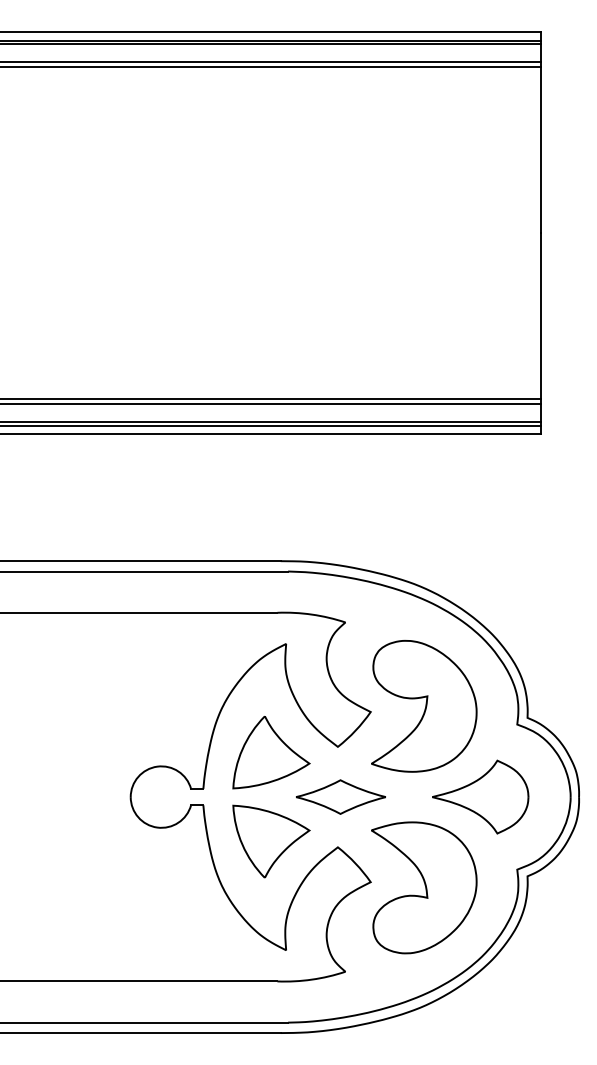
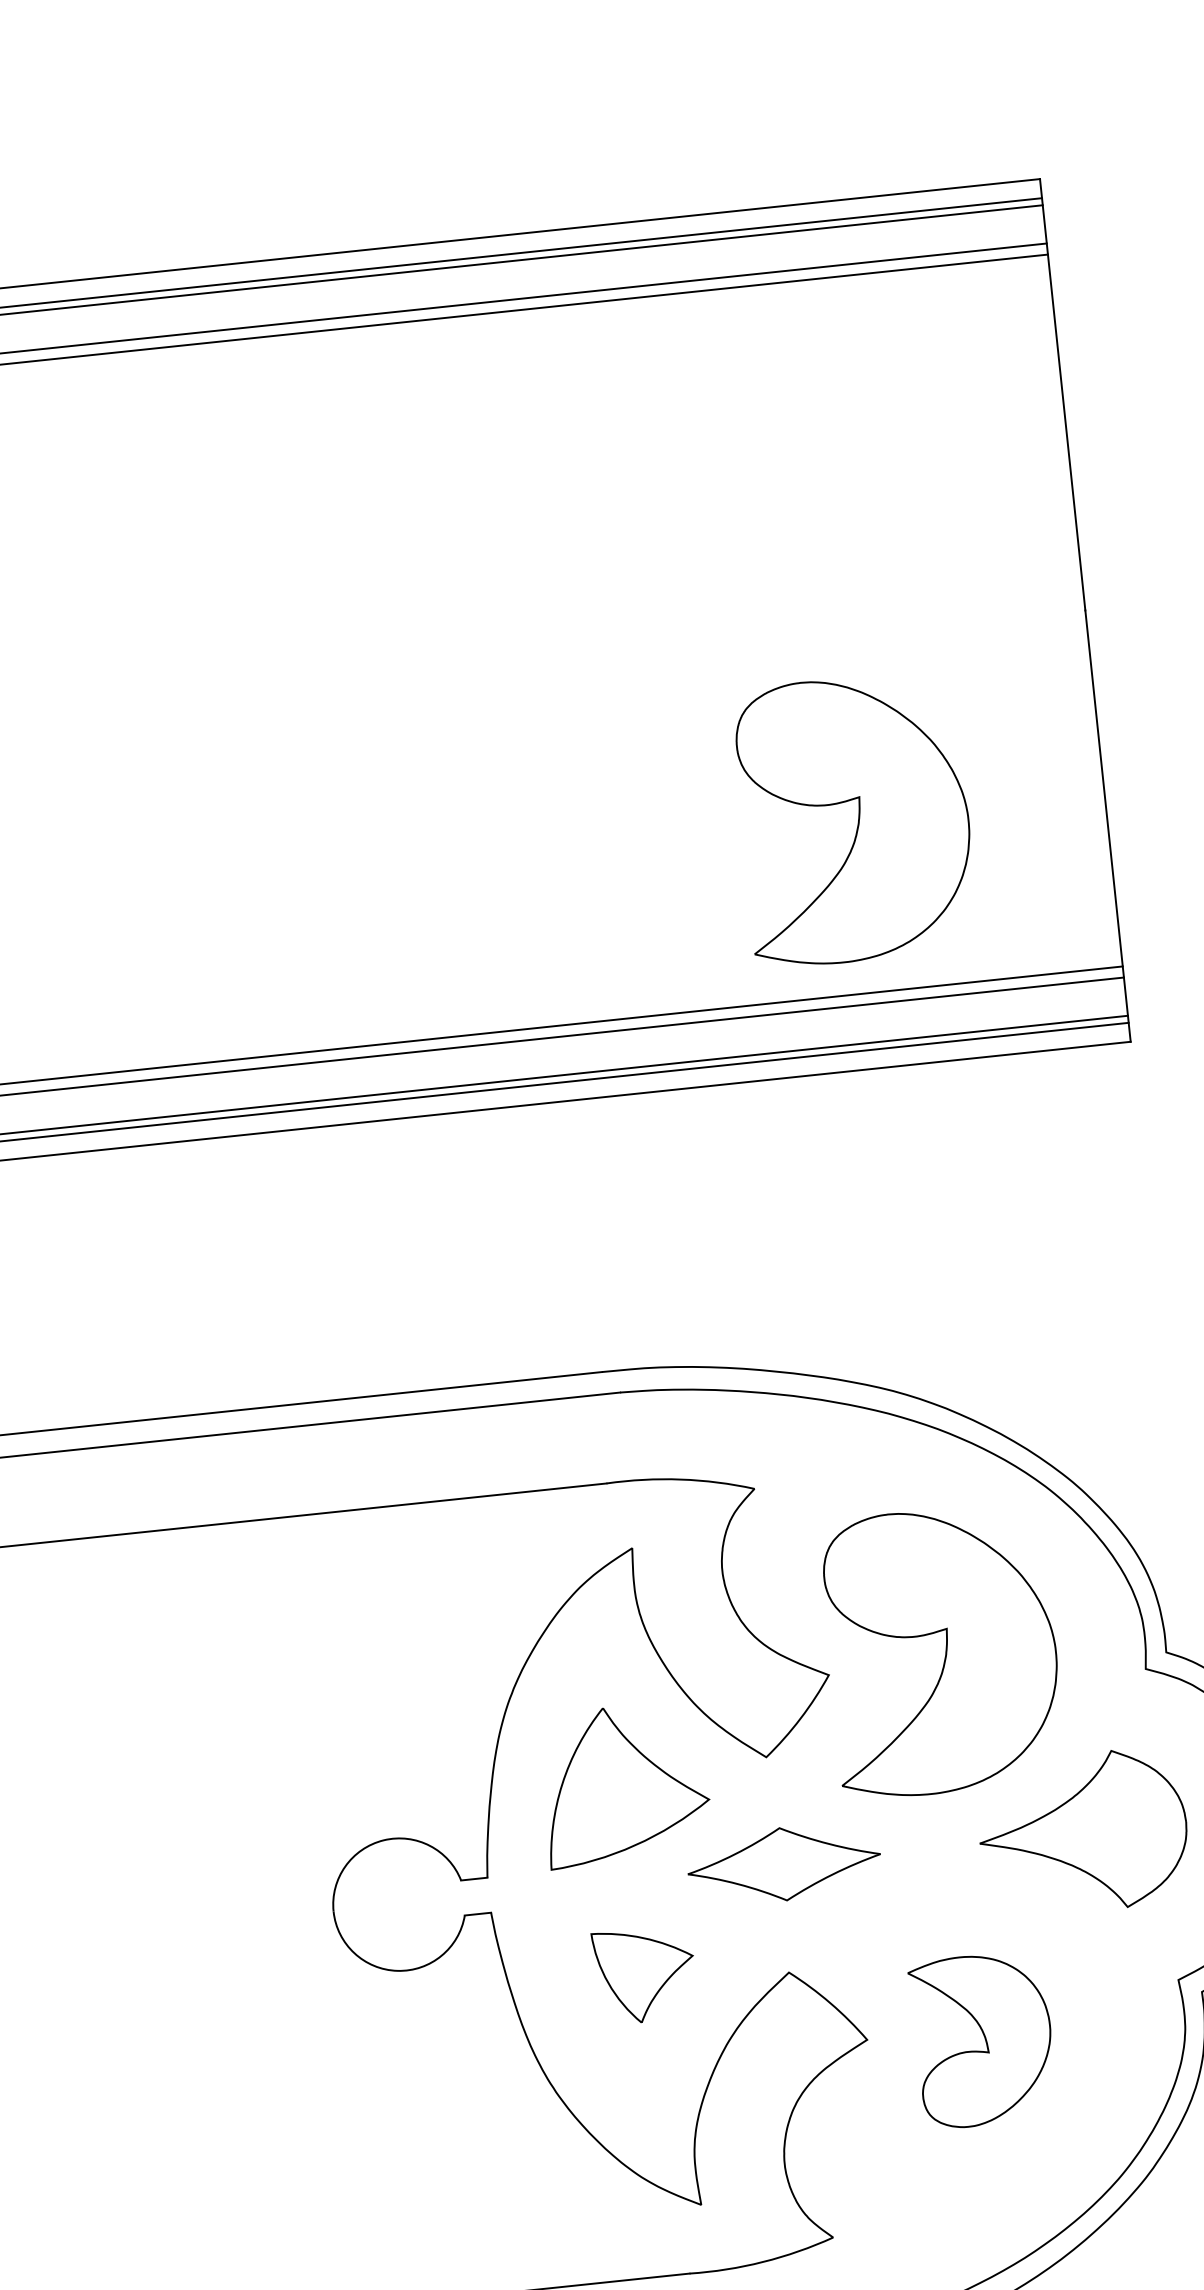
part: (424, 318) -> (855, 819), added
part: (271, 841) -> (645, 1975), size x0.6
part: (424, 887) -> (983, 2039), size x0.6

